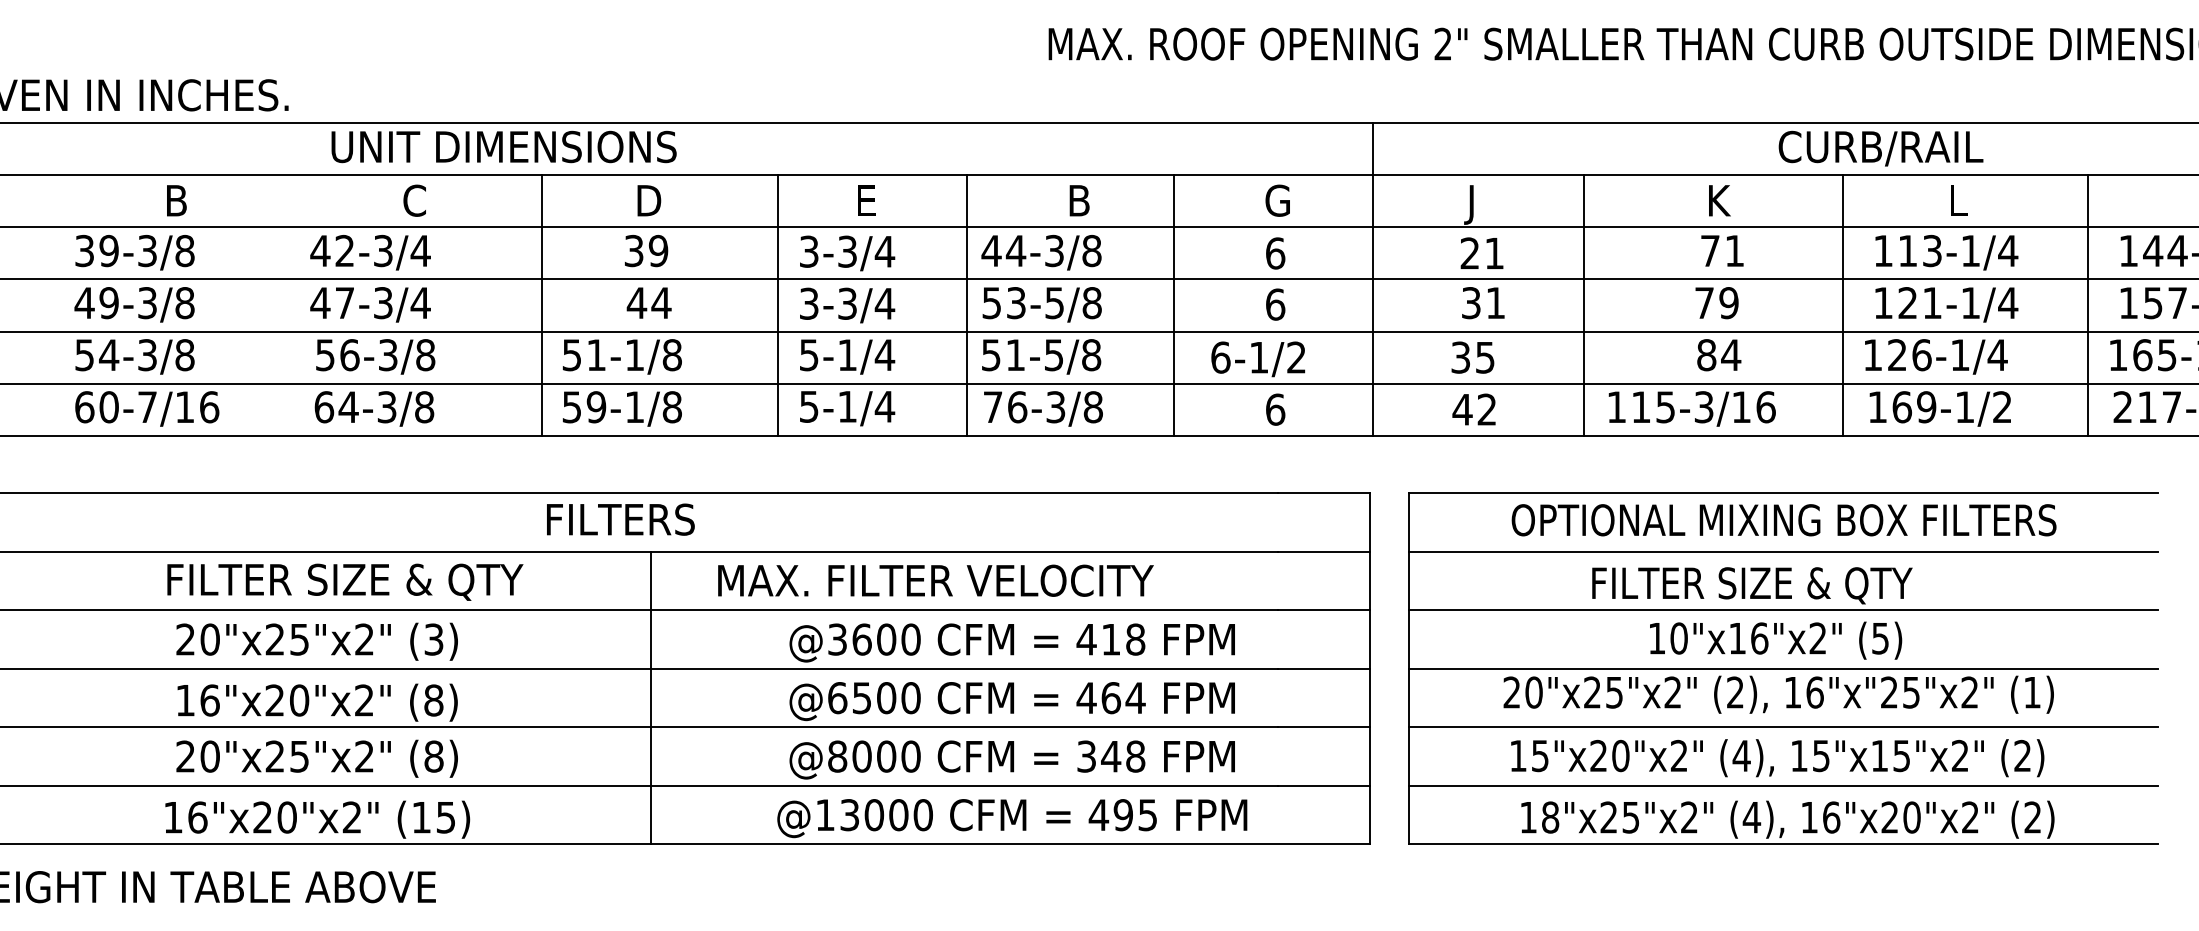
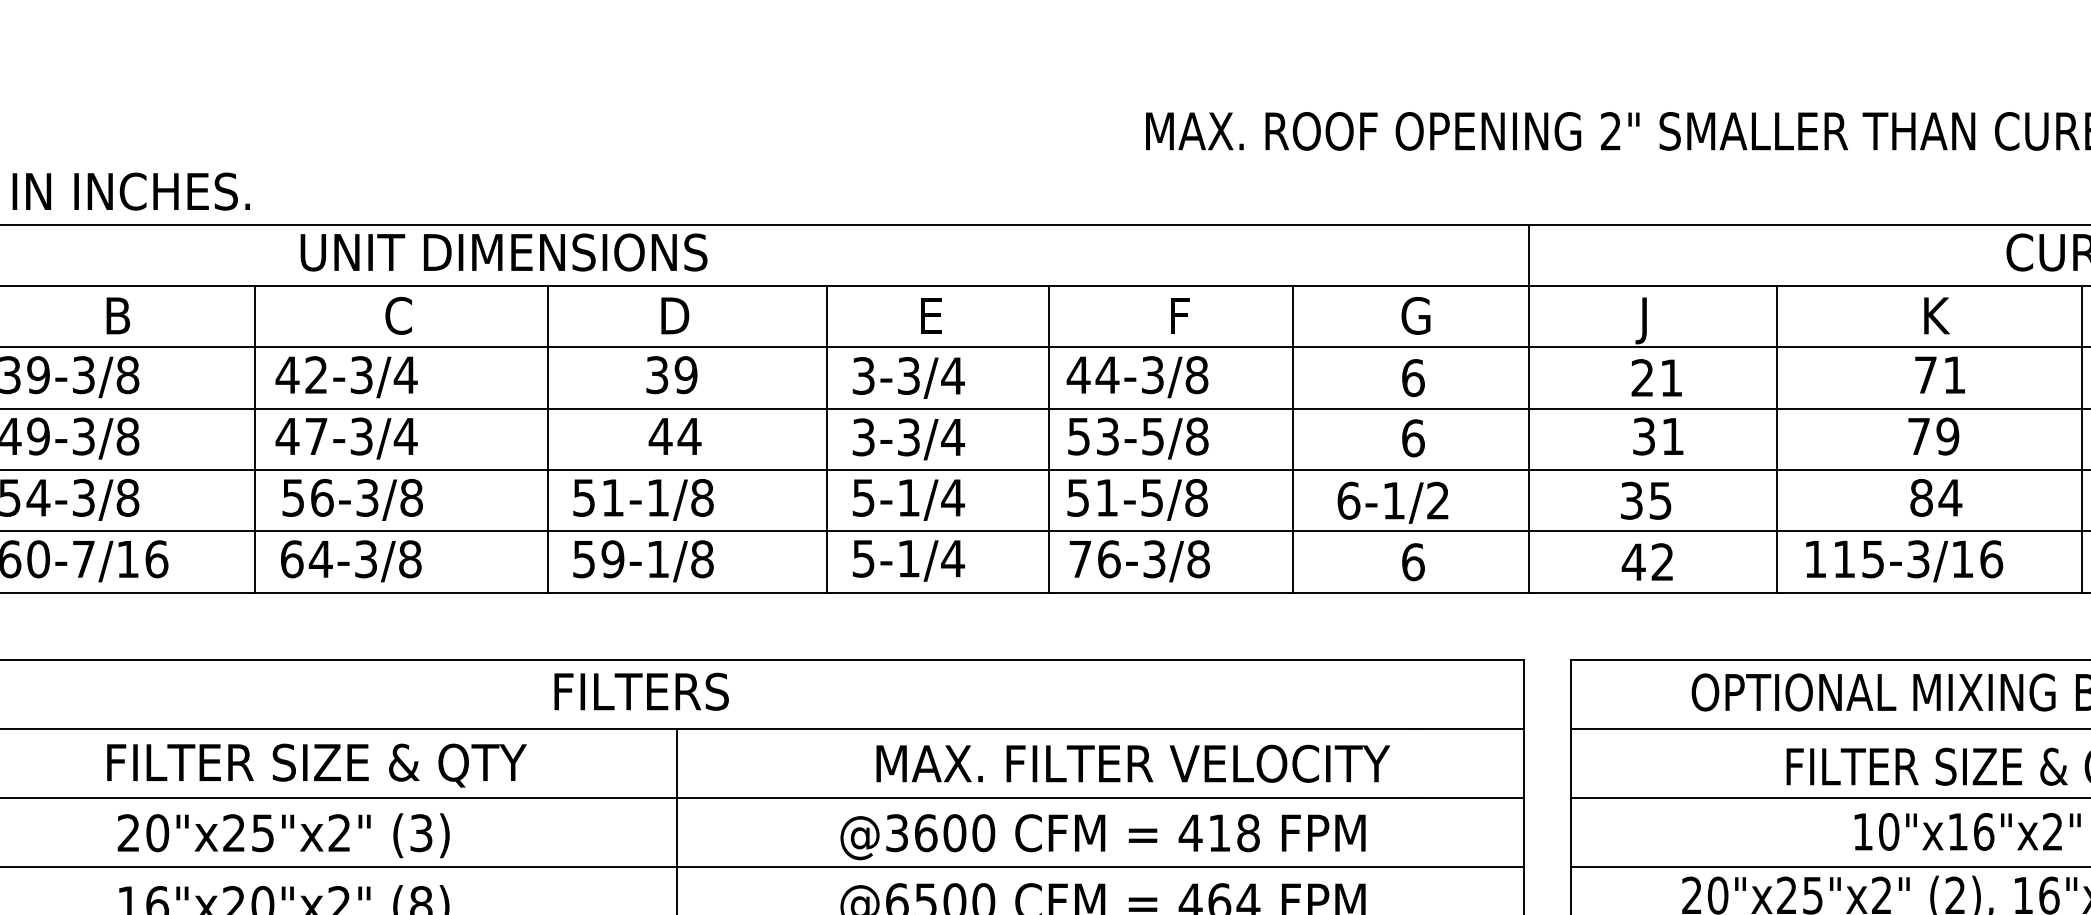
text: (1079, 200) -> (1182, 315), B -> F
line: (293, 305) -> (255, 439), added
text: (935, 580) -> (1132, 763), moved

